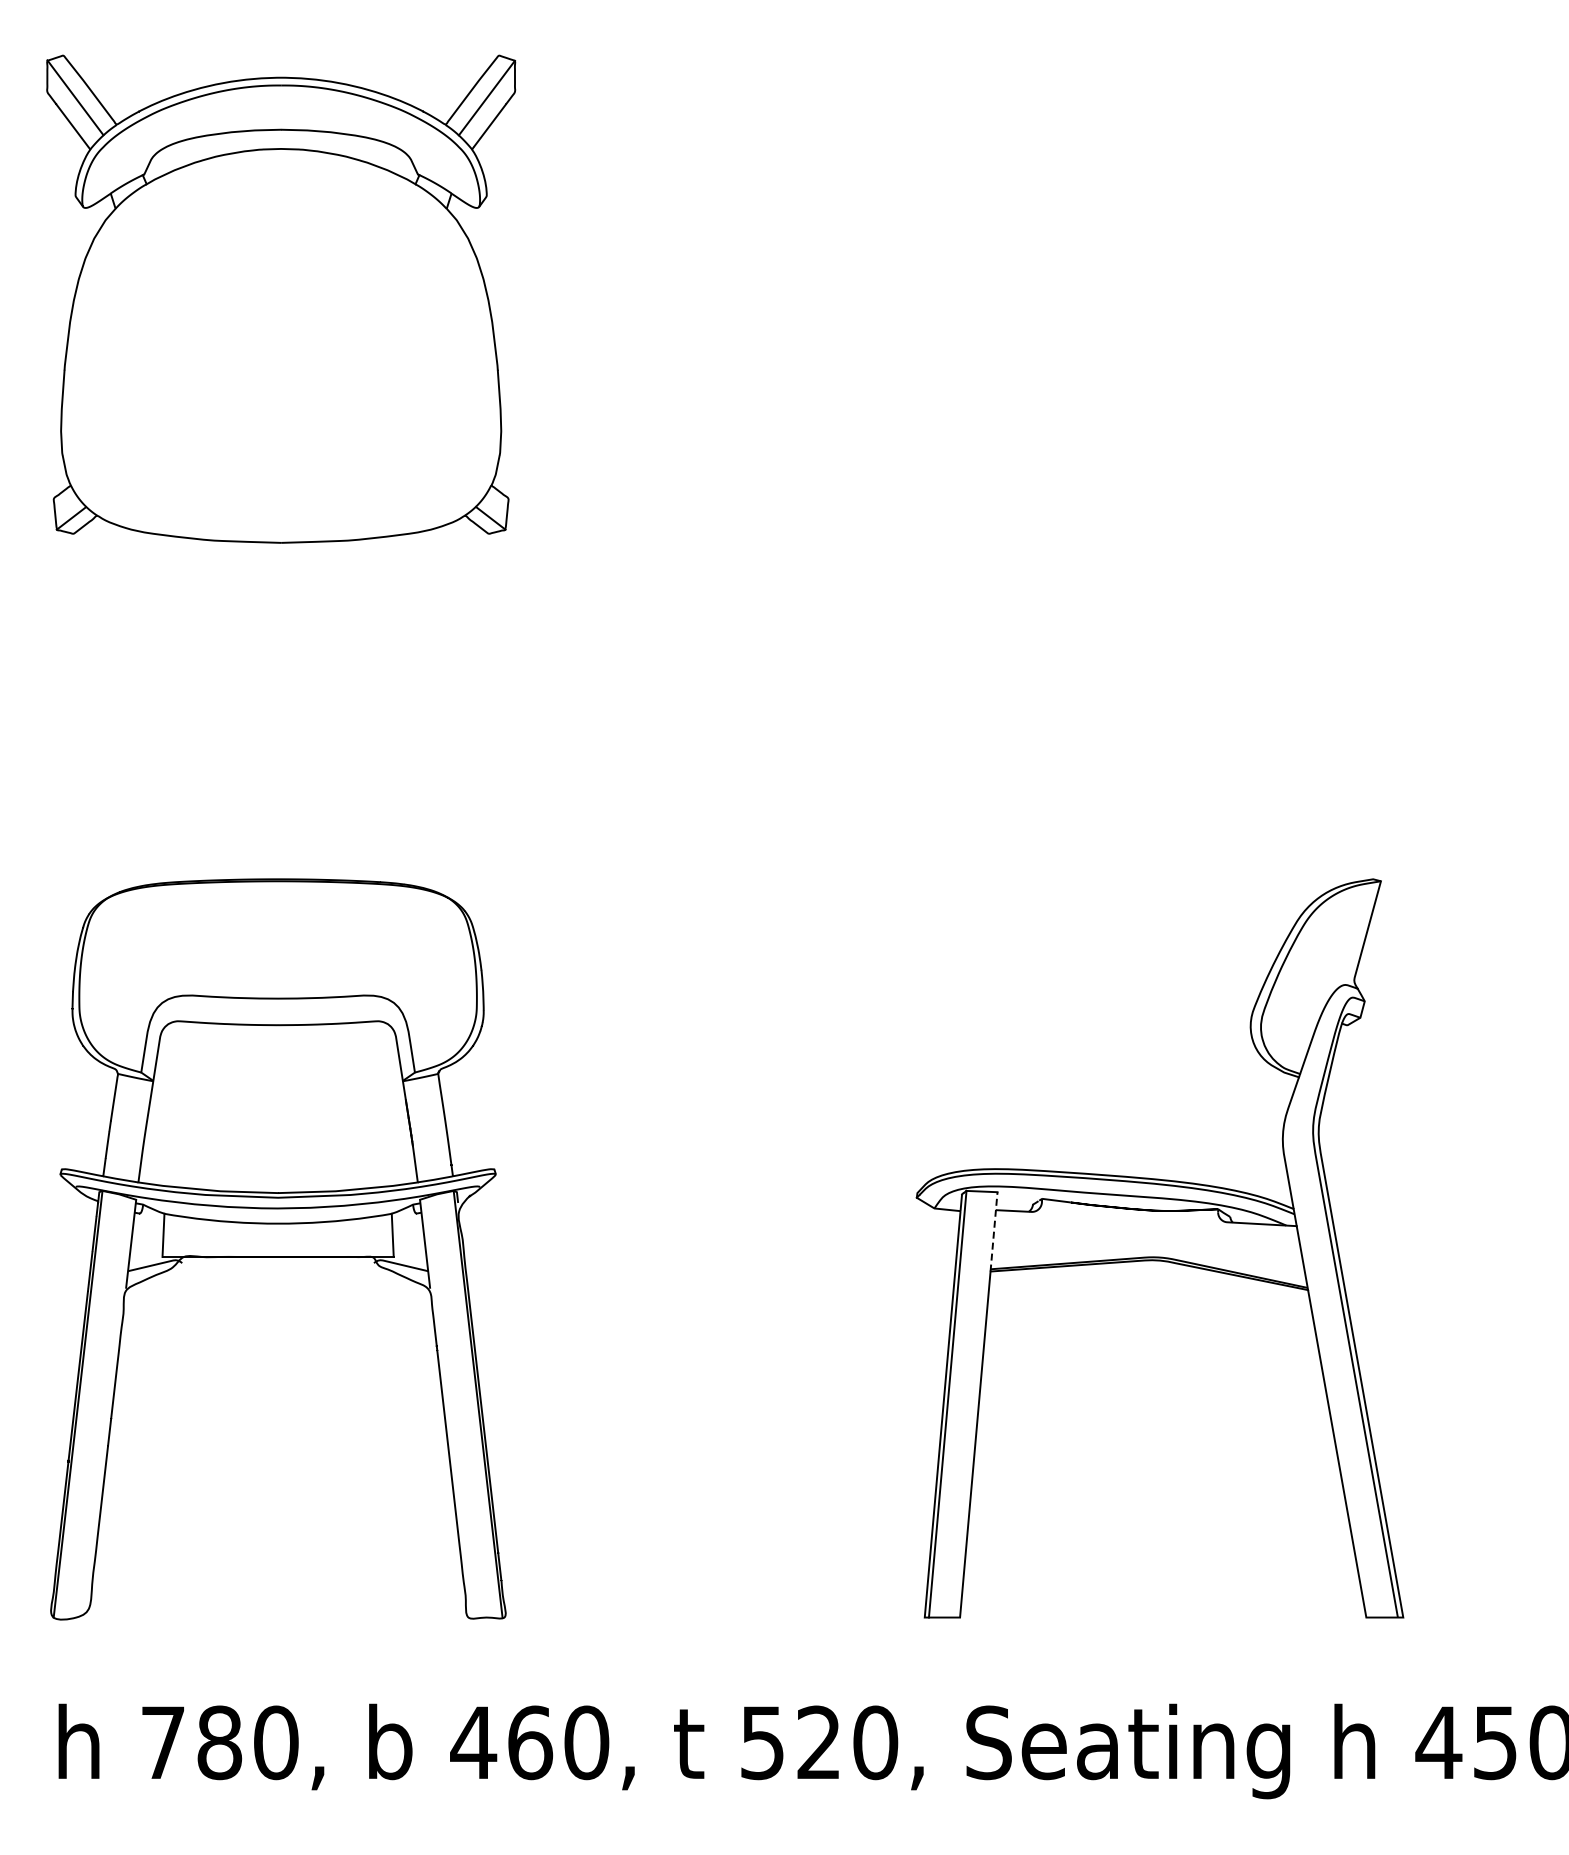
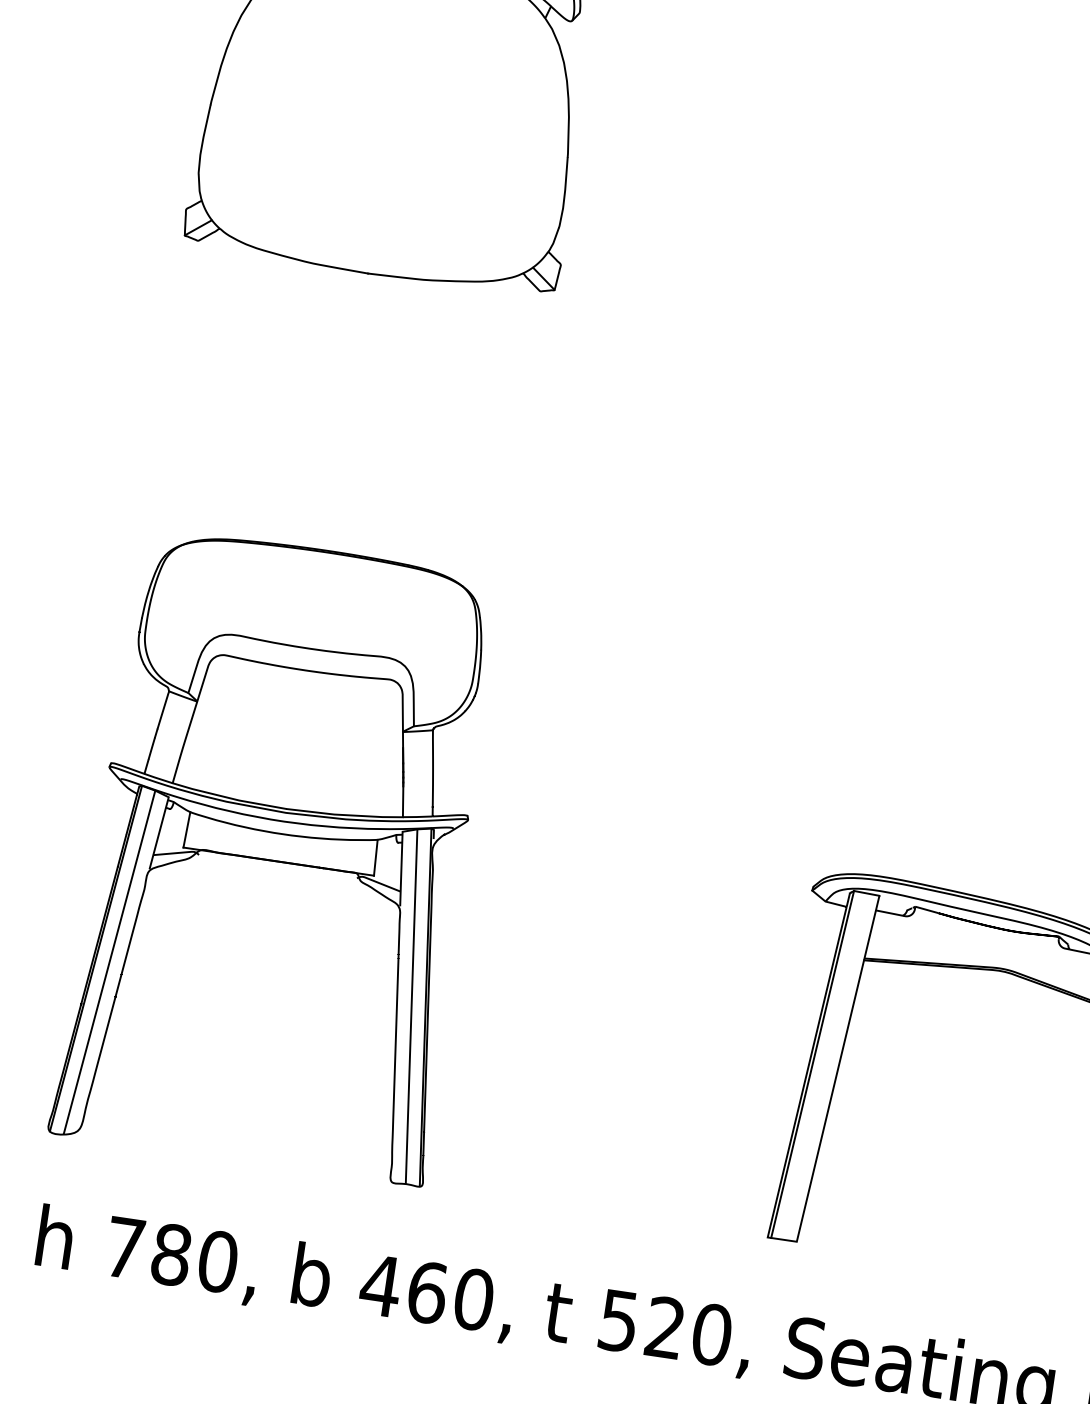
line: (994, 1231) -> (872, 927), dashed -> solid
line: (94, 1405) -> (109, 961), added
line: (461, 1405) -> (411, 1006), added

